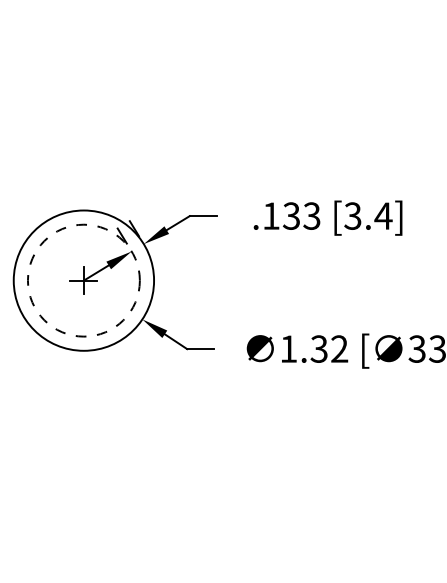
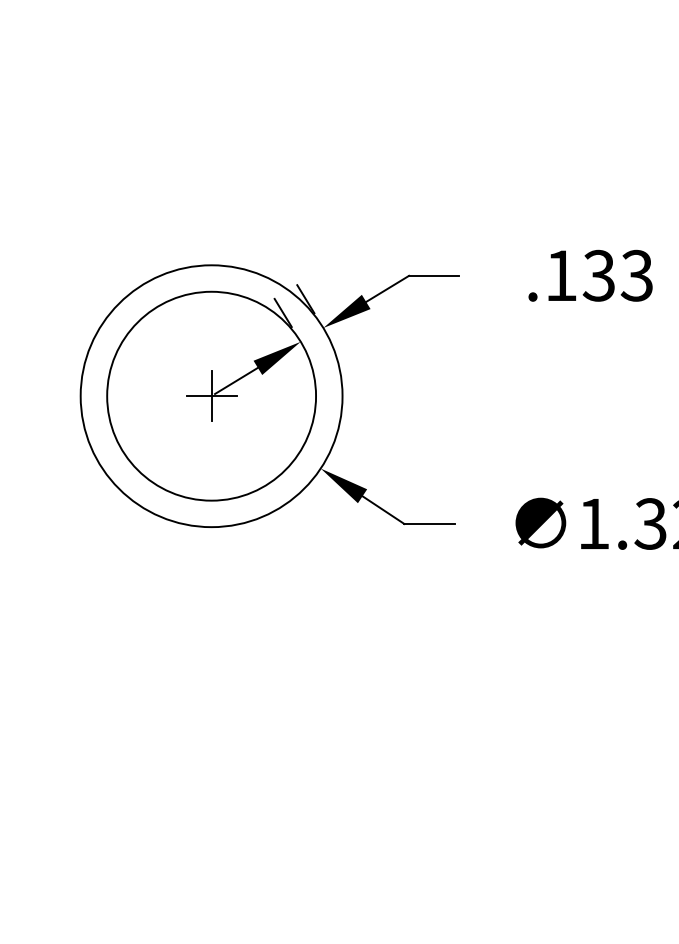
circle: (83, 280) -> (210, 395), dashed -> solid

